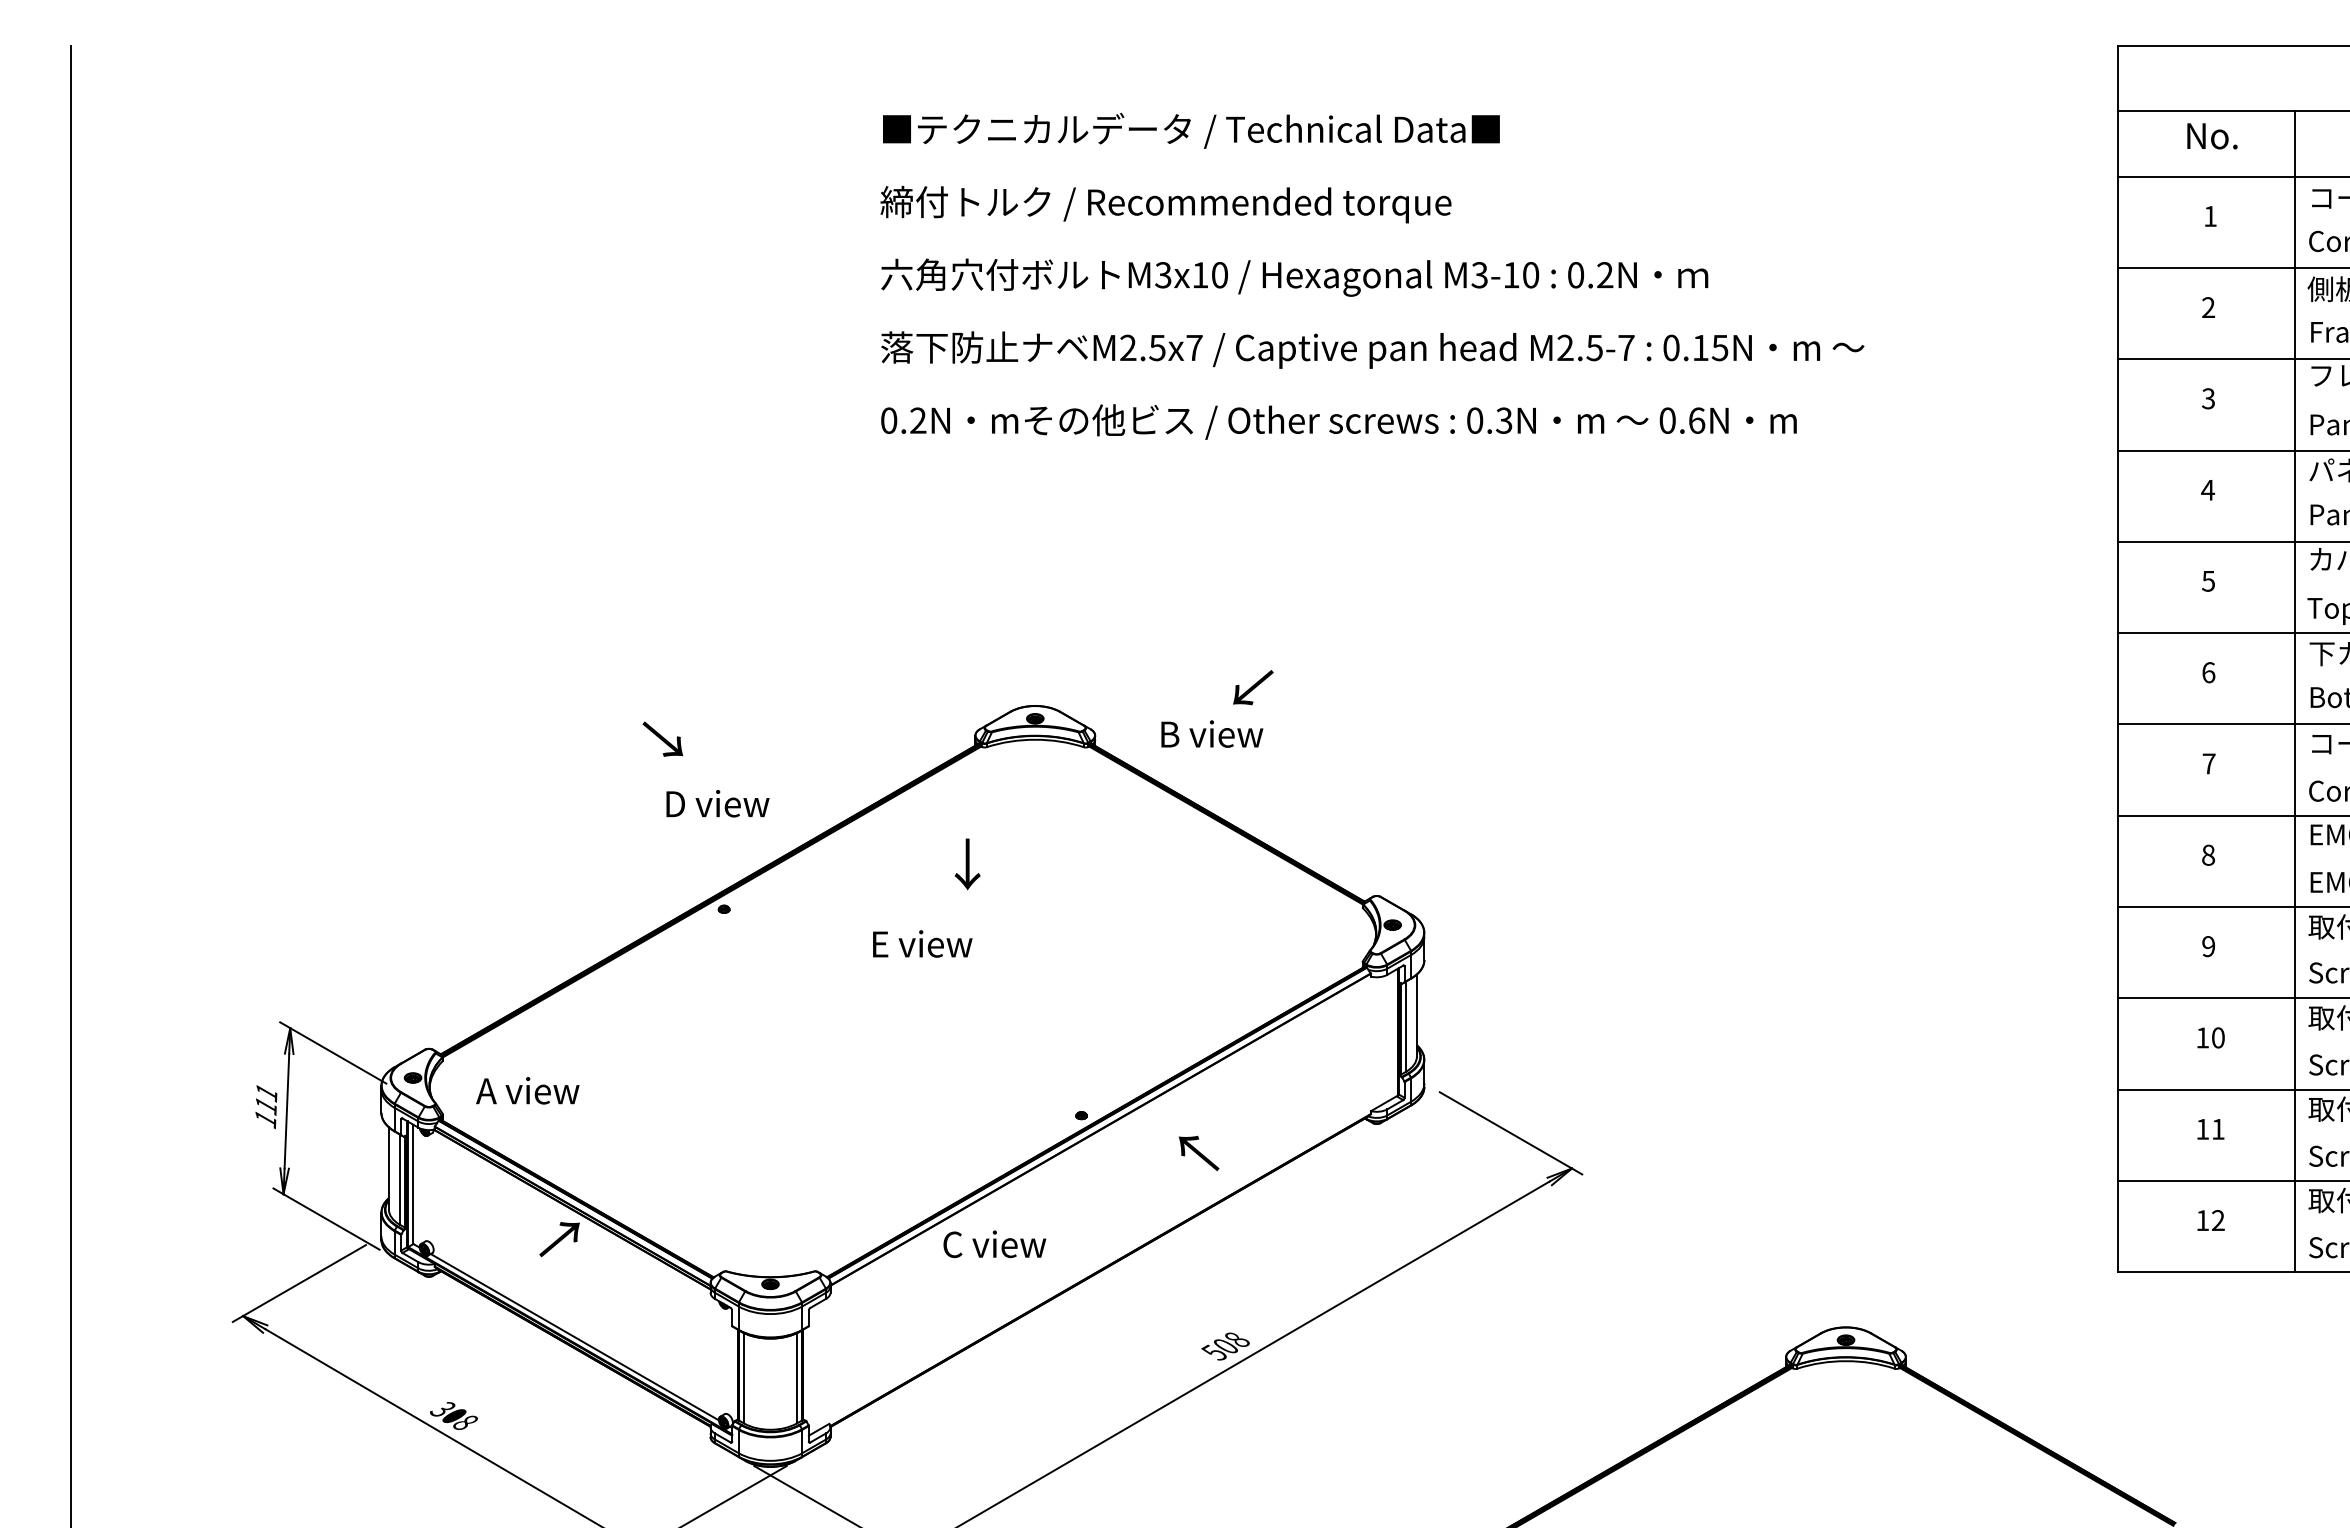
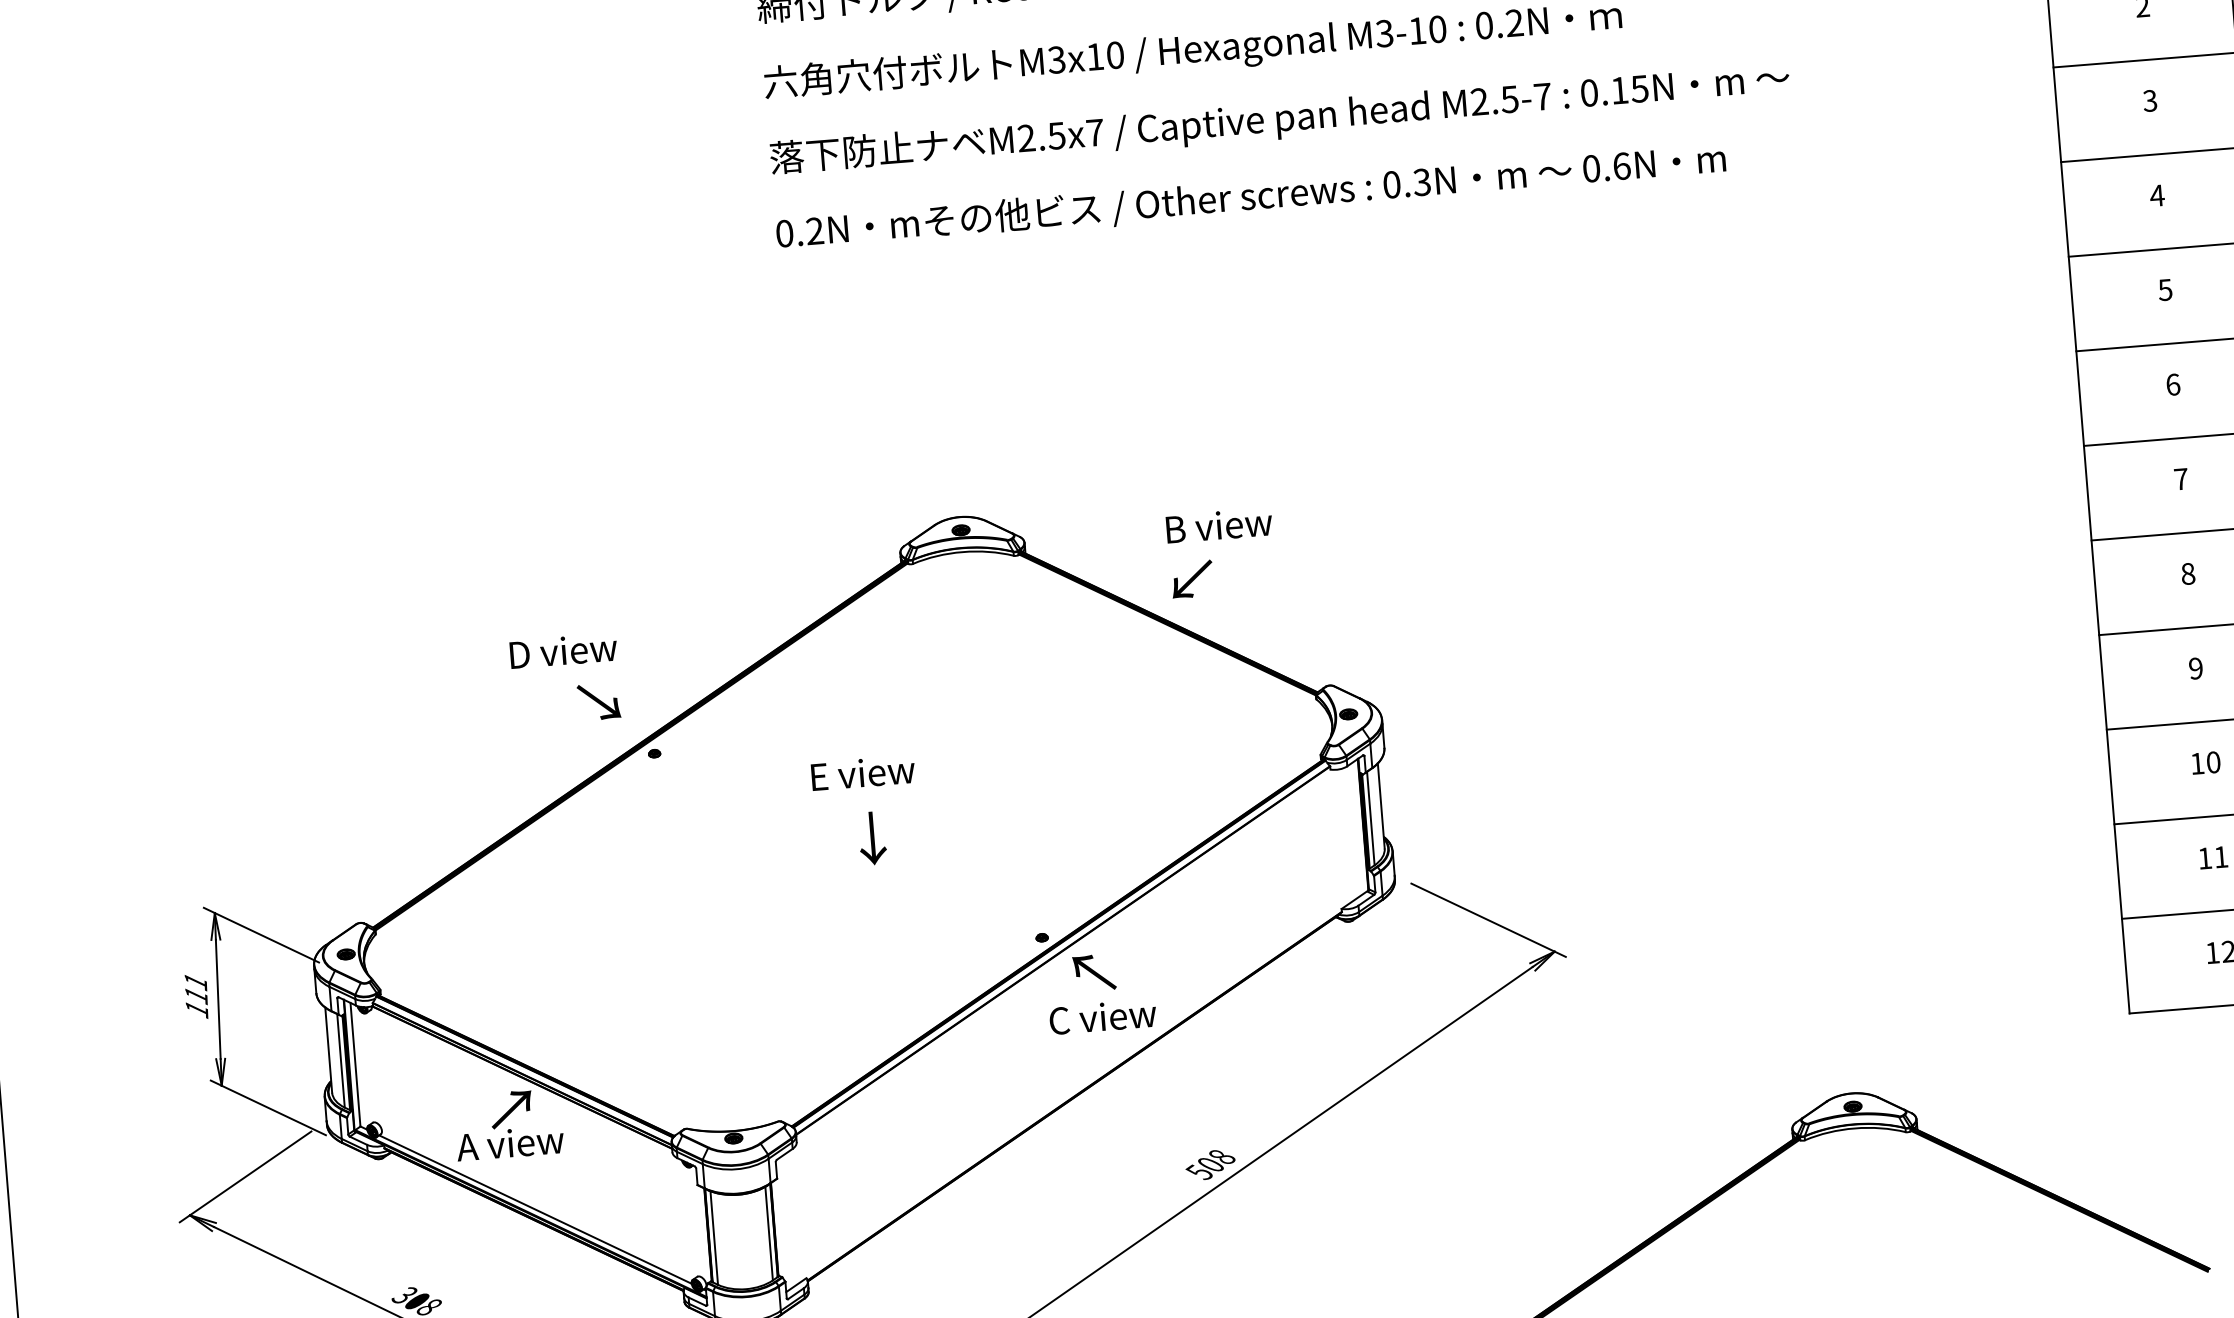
text: (1253, 687) -> (1192, 579), moved
text: (1212, 733) -> (1219, 524), moved
text: (662, 738) -> (598, 701), moved
text: (717, 803) -> (563, 650), moved
text: (967, 864) -> (872, 838), moved
text: (527, 1090) -> (509, 1143), moved
text: (1198, 1153) -> (1093, 973), moved
text: (994, 1244) -> (1102, 1017), moved

